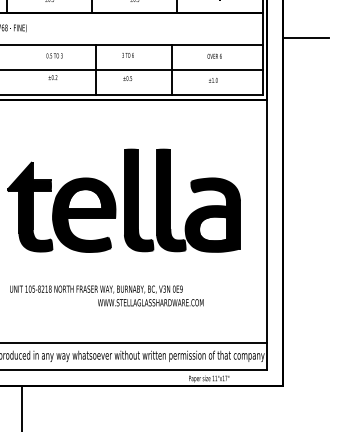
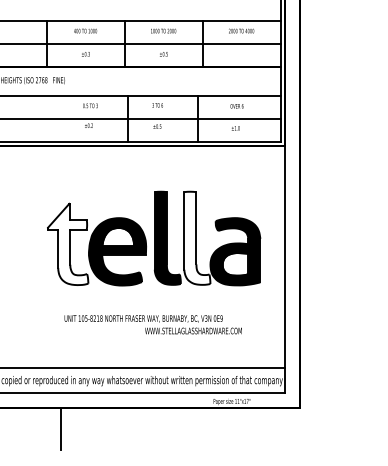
line: (305, 38) -> (320, 89), removed
fill: (171, 199) -> (197, 237), removed
fill: (30, 207) -> (68, 244), removed
text: (105, 295) -> (152, 324), moved

